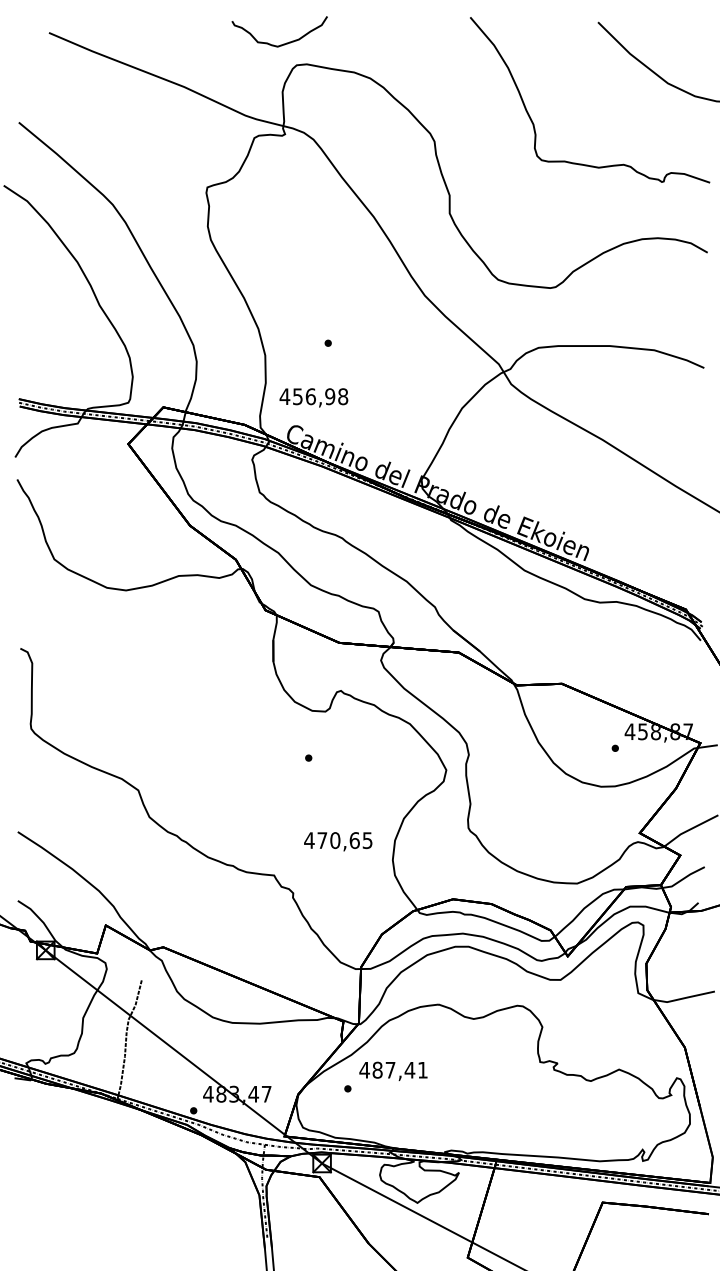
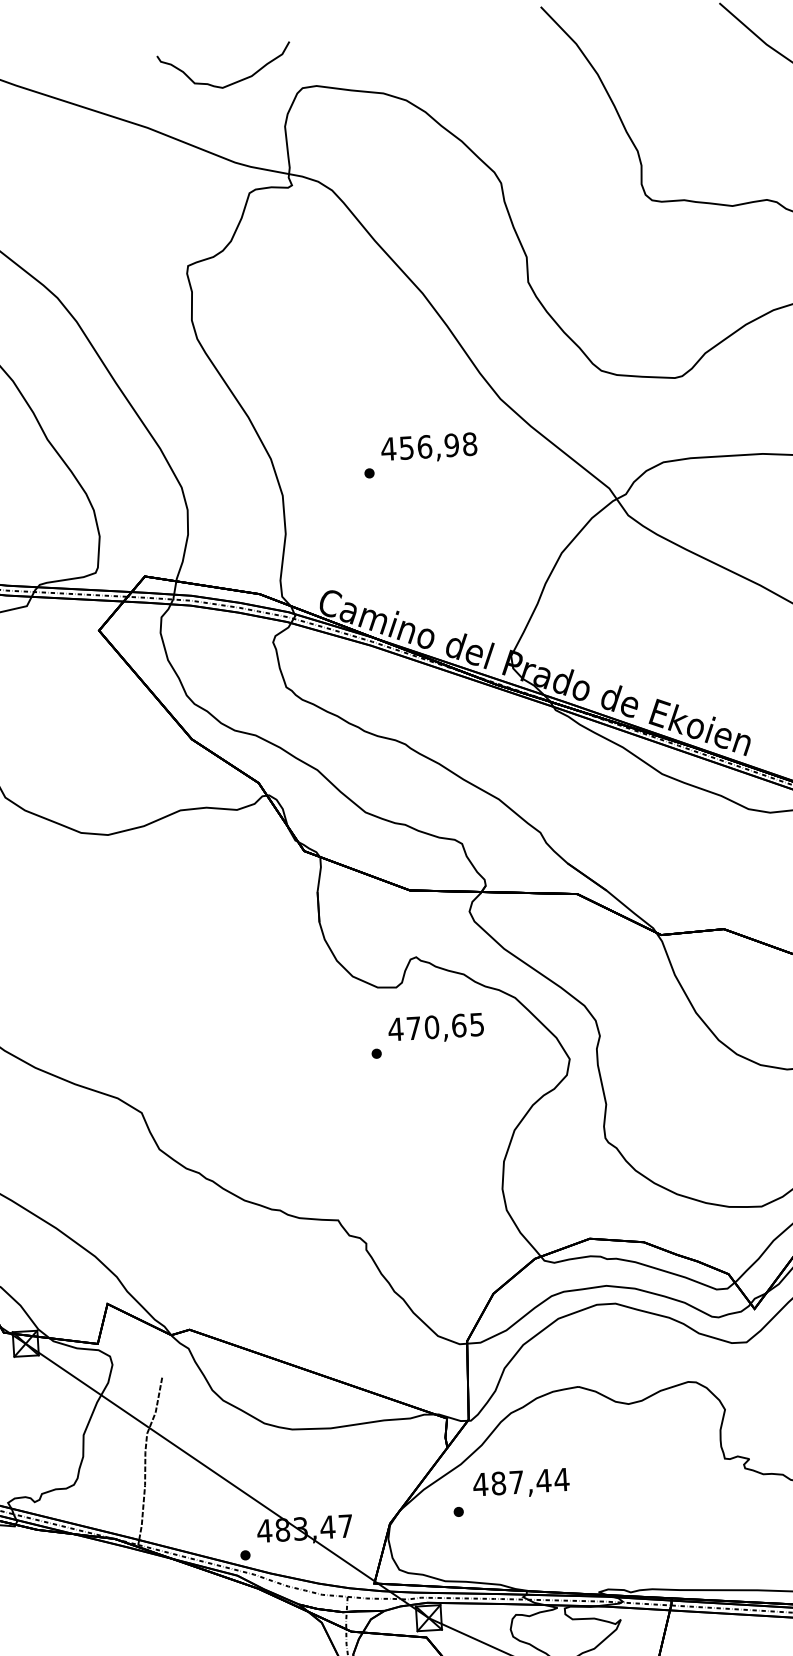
curve: (283, 43) -> (230, 82), moved
text: (313, 397) -> (428, 447), moved
text: (338, 841) -> (436, 1028), moved
text: (422, 1070) -> (561, 1480), 487,41 -> 487,44

